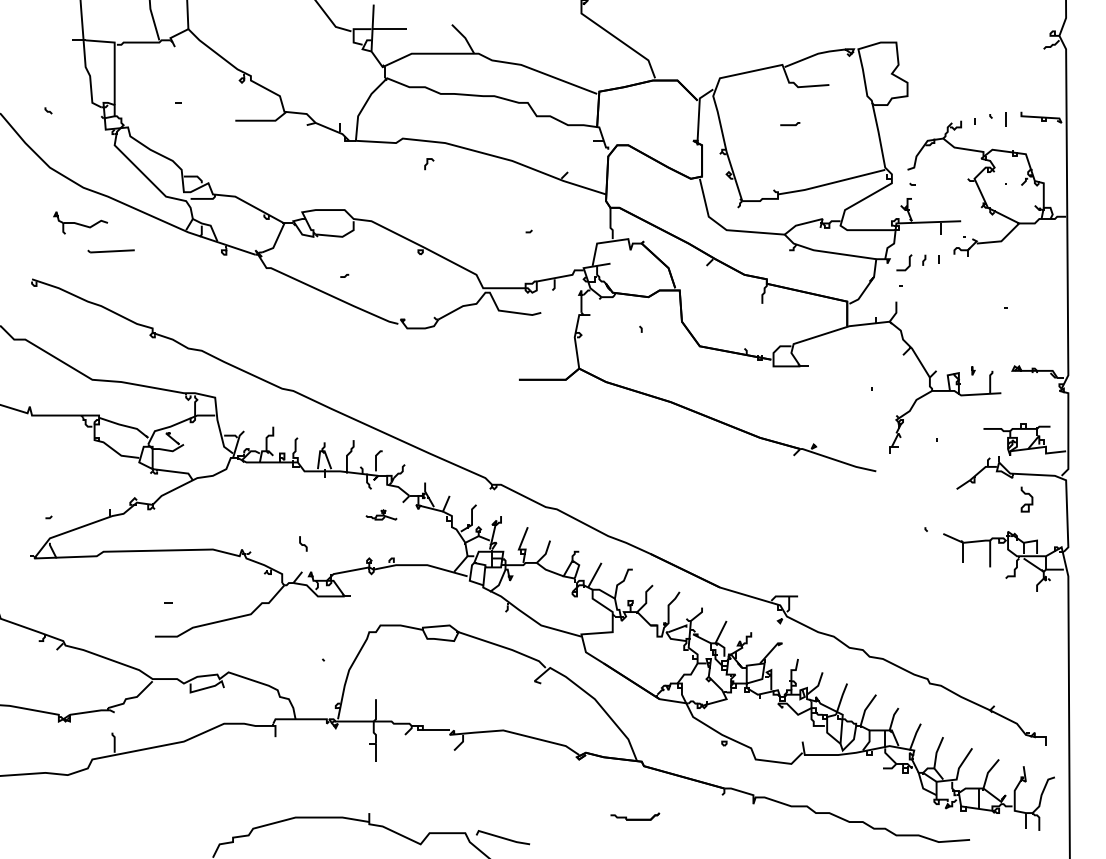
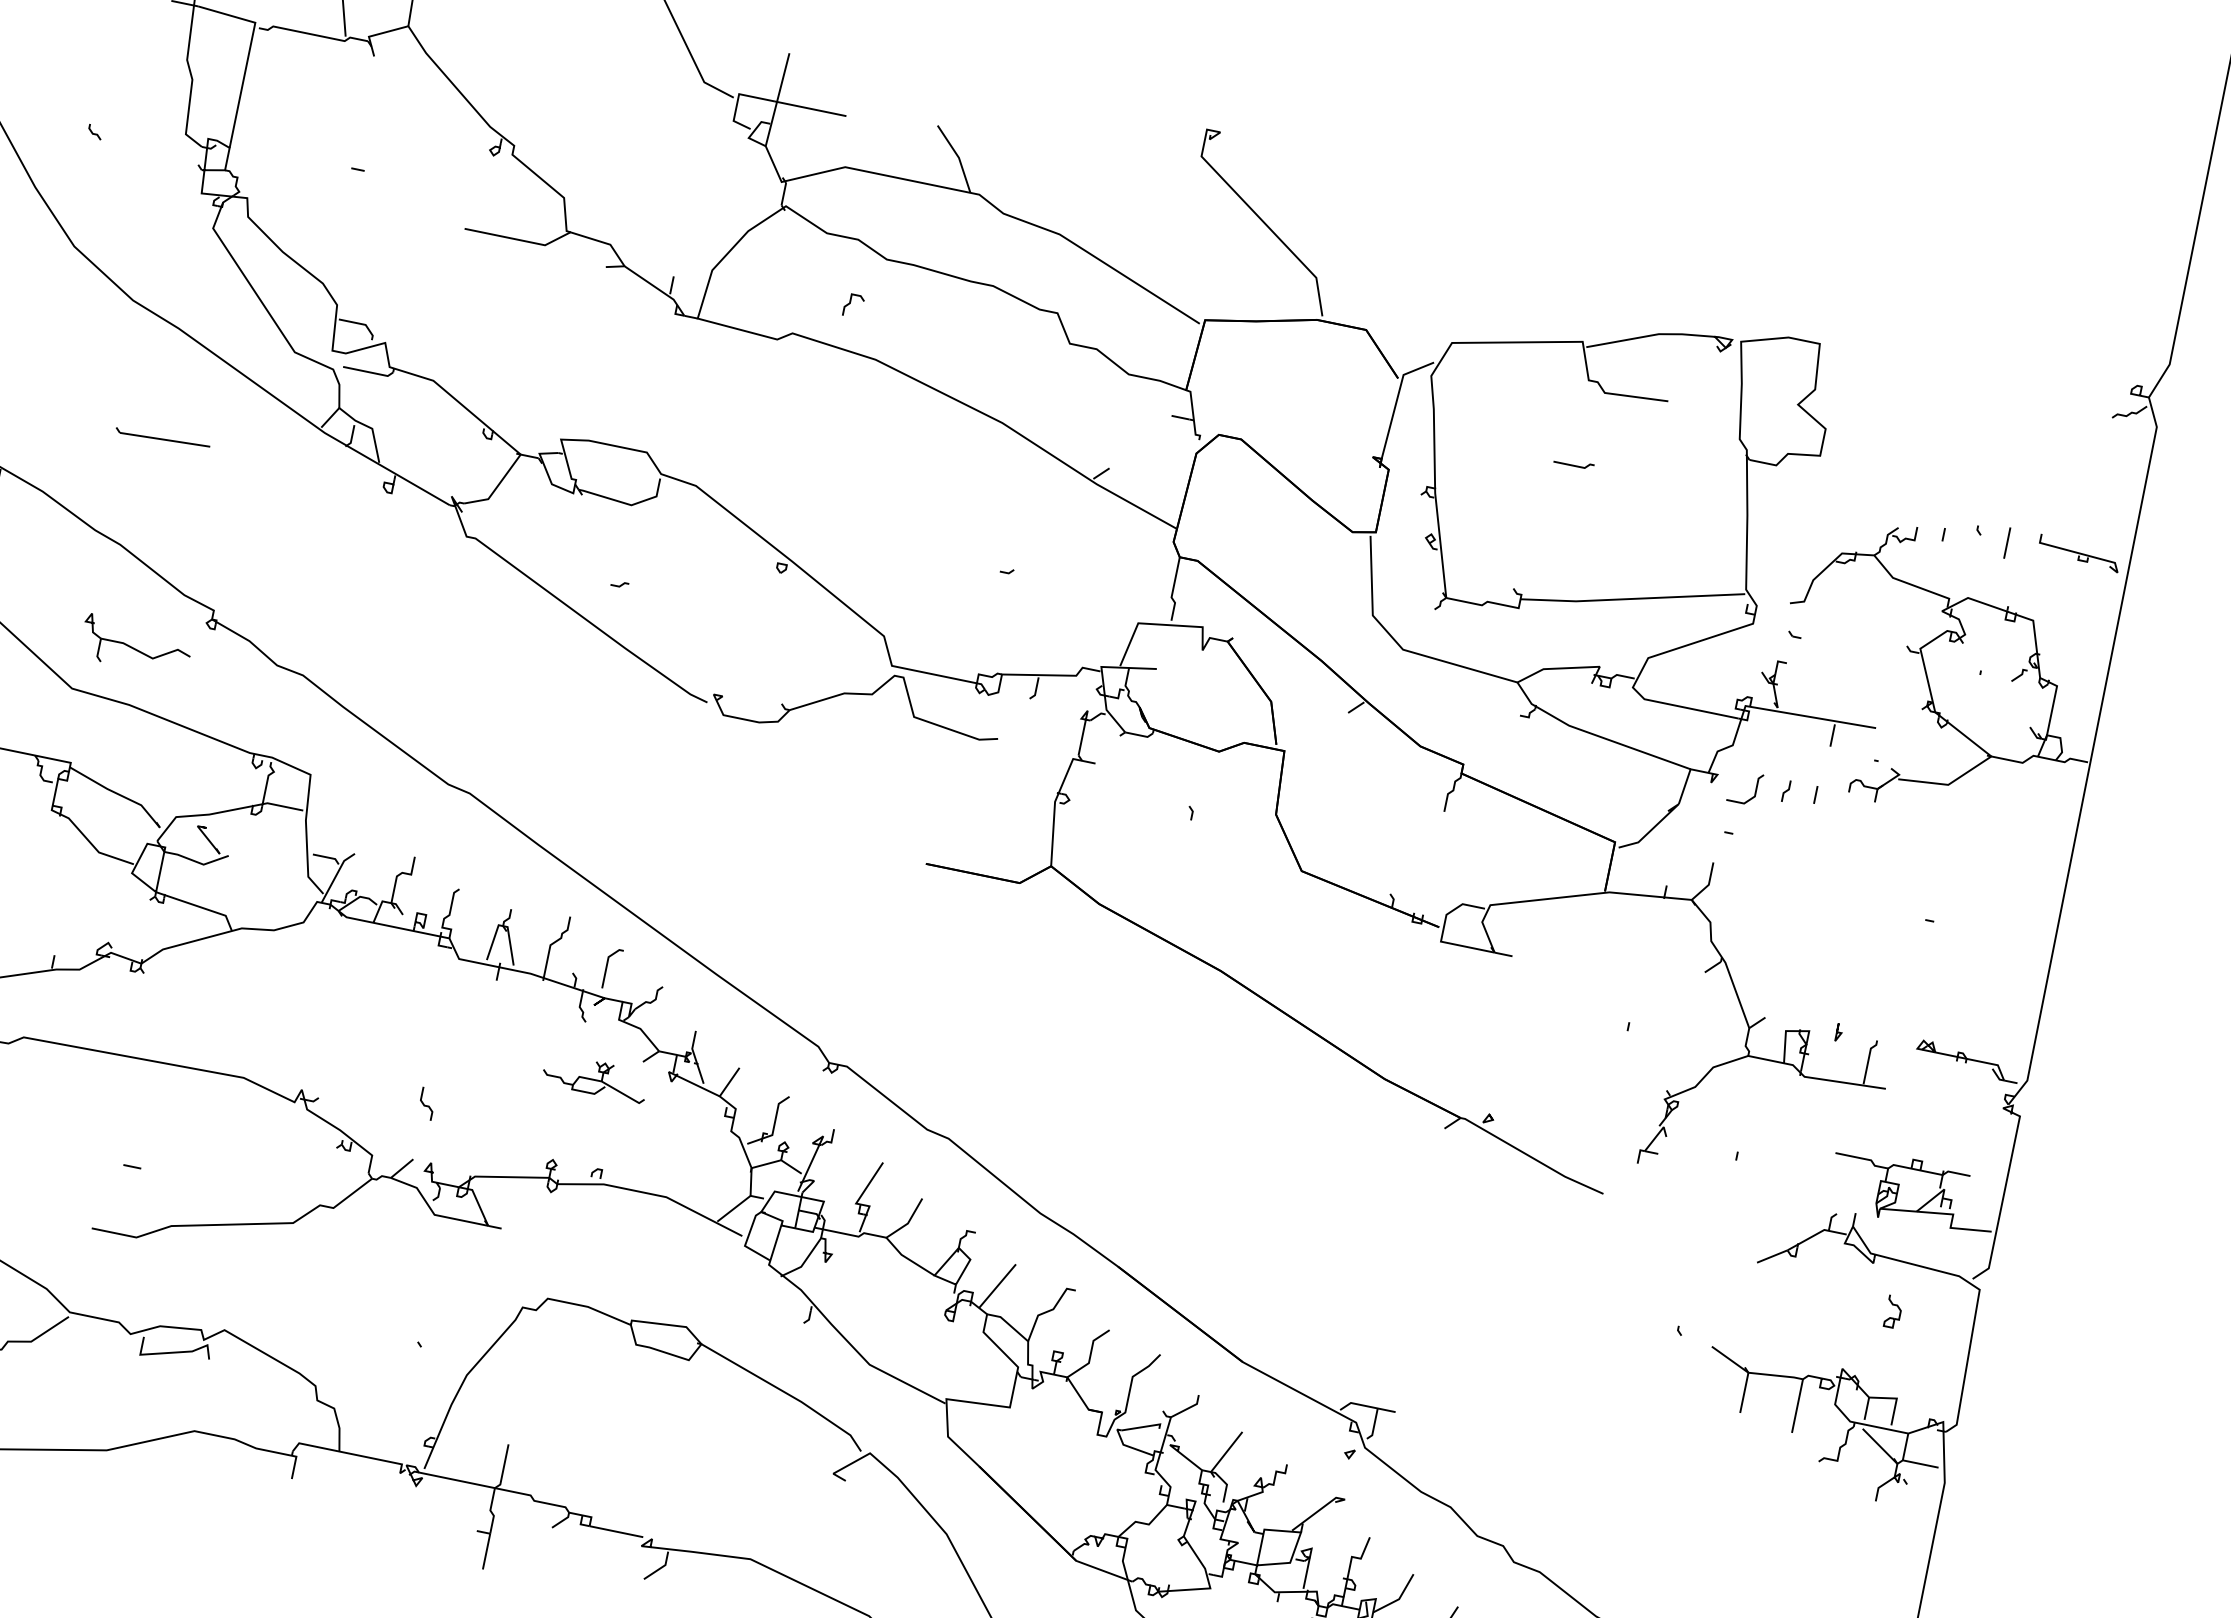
curve: (428, 163) -> (852, 303), moved
part: (80, 222) -> (135, 644), moved
part: (1026, 499) -> (1892, 1311), size x0.62
part: (381, 514) -> (595, 1076), size x1.67

